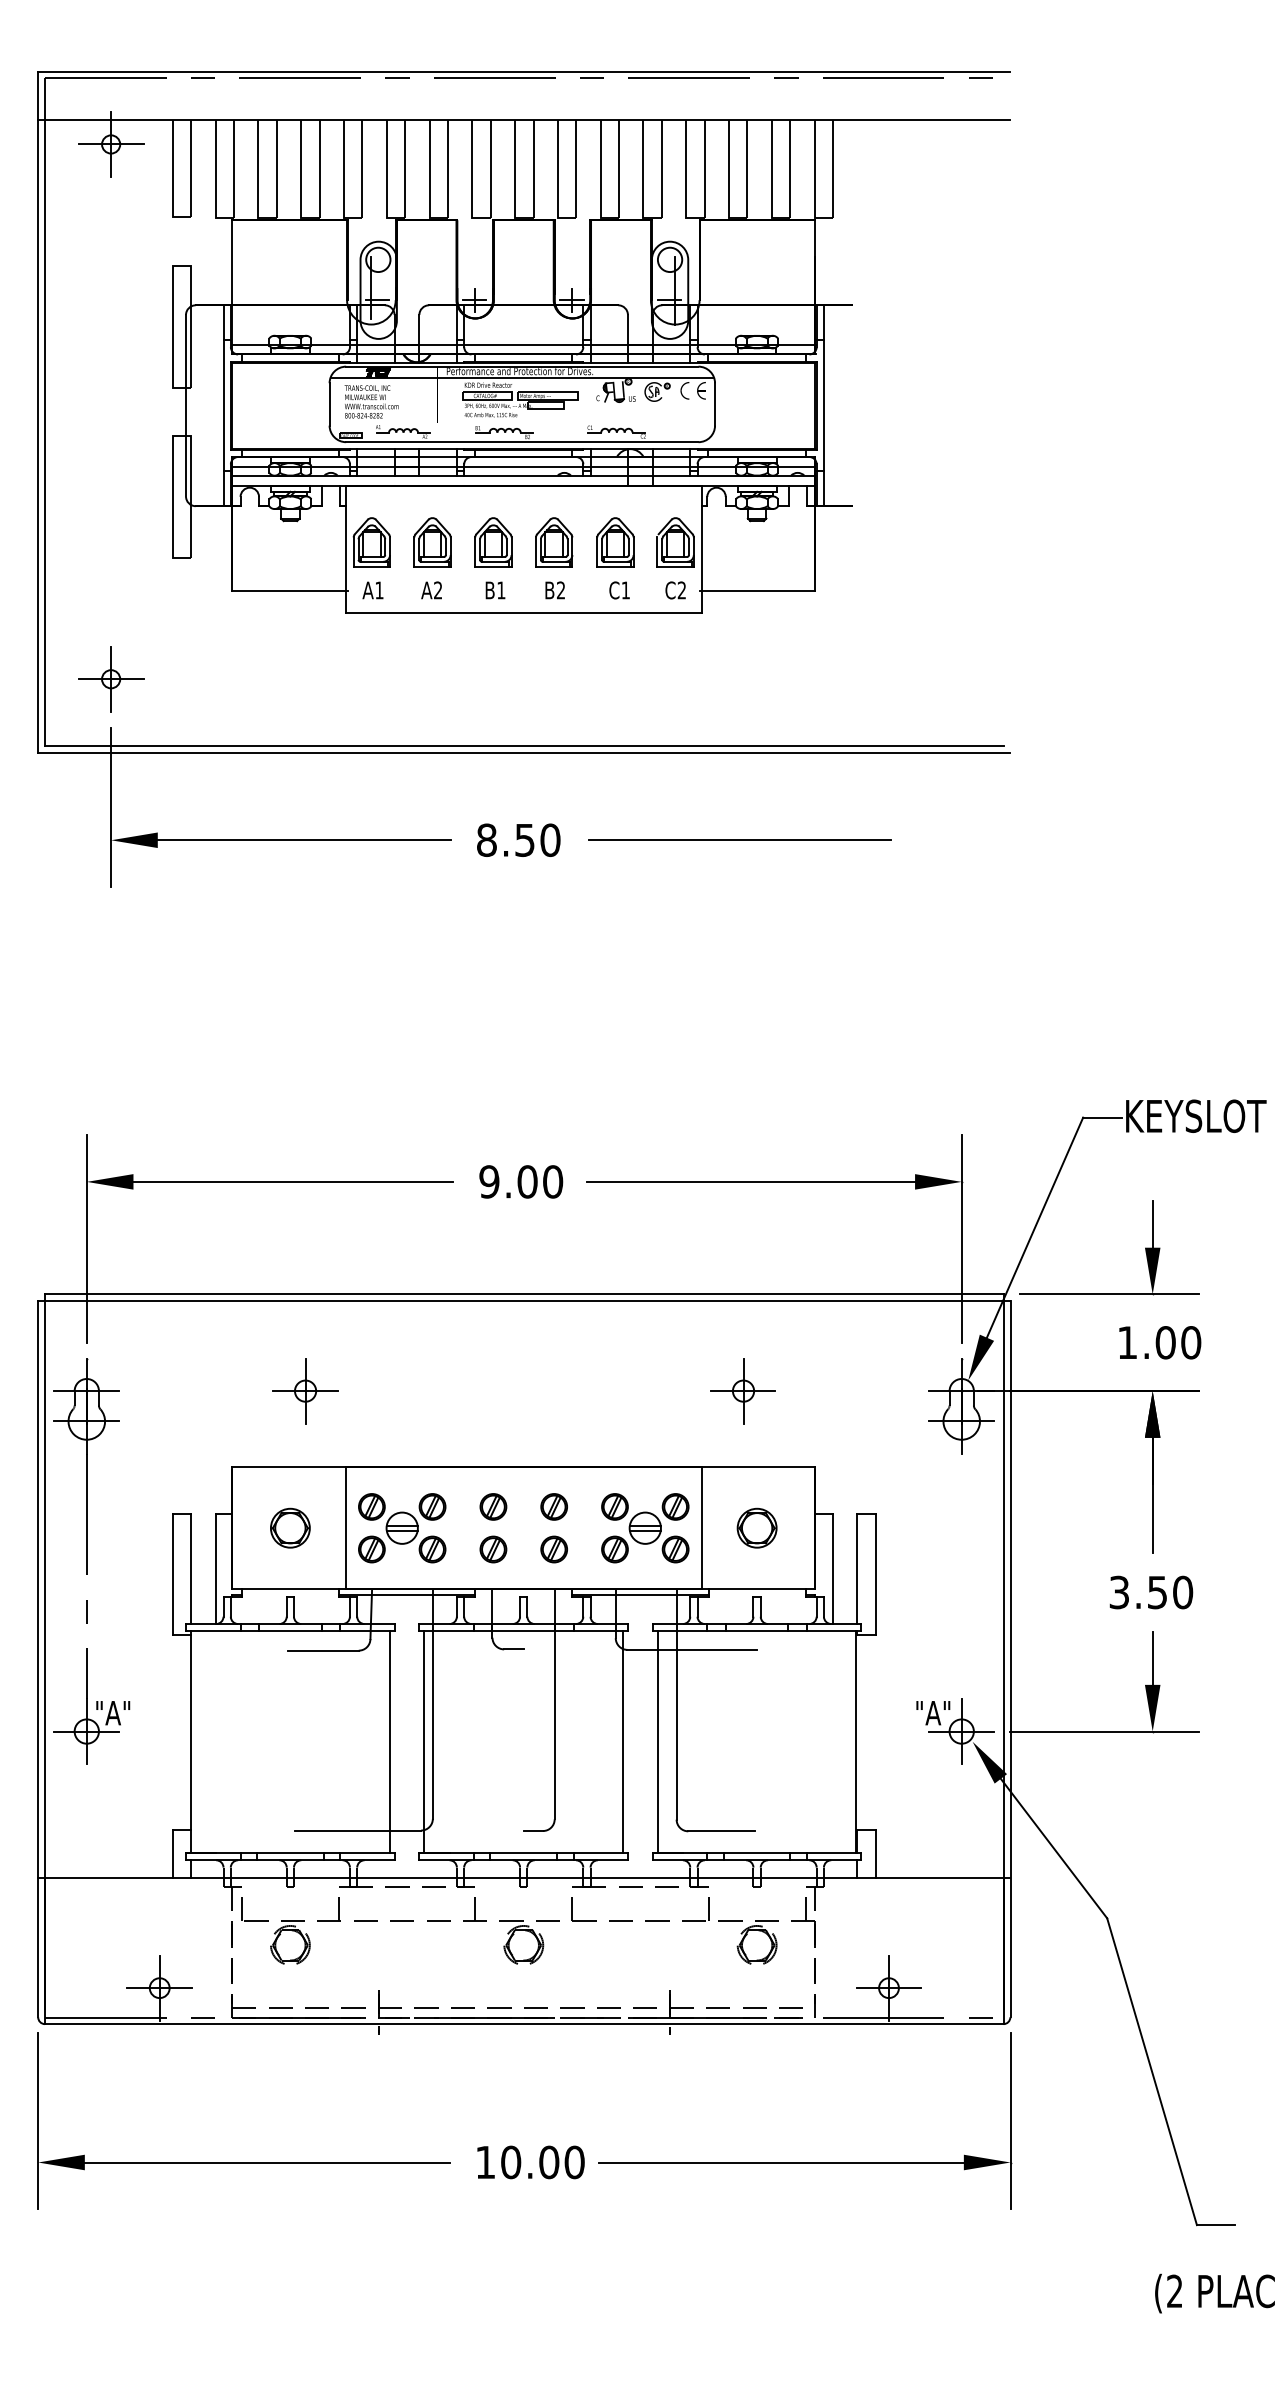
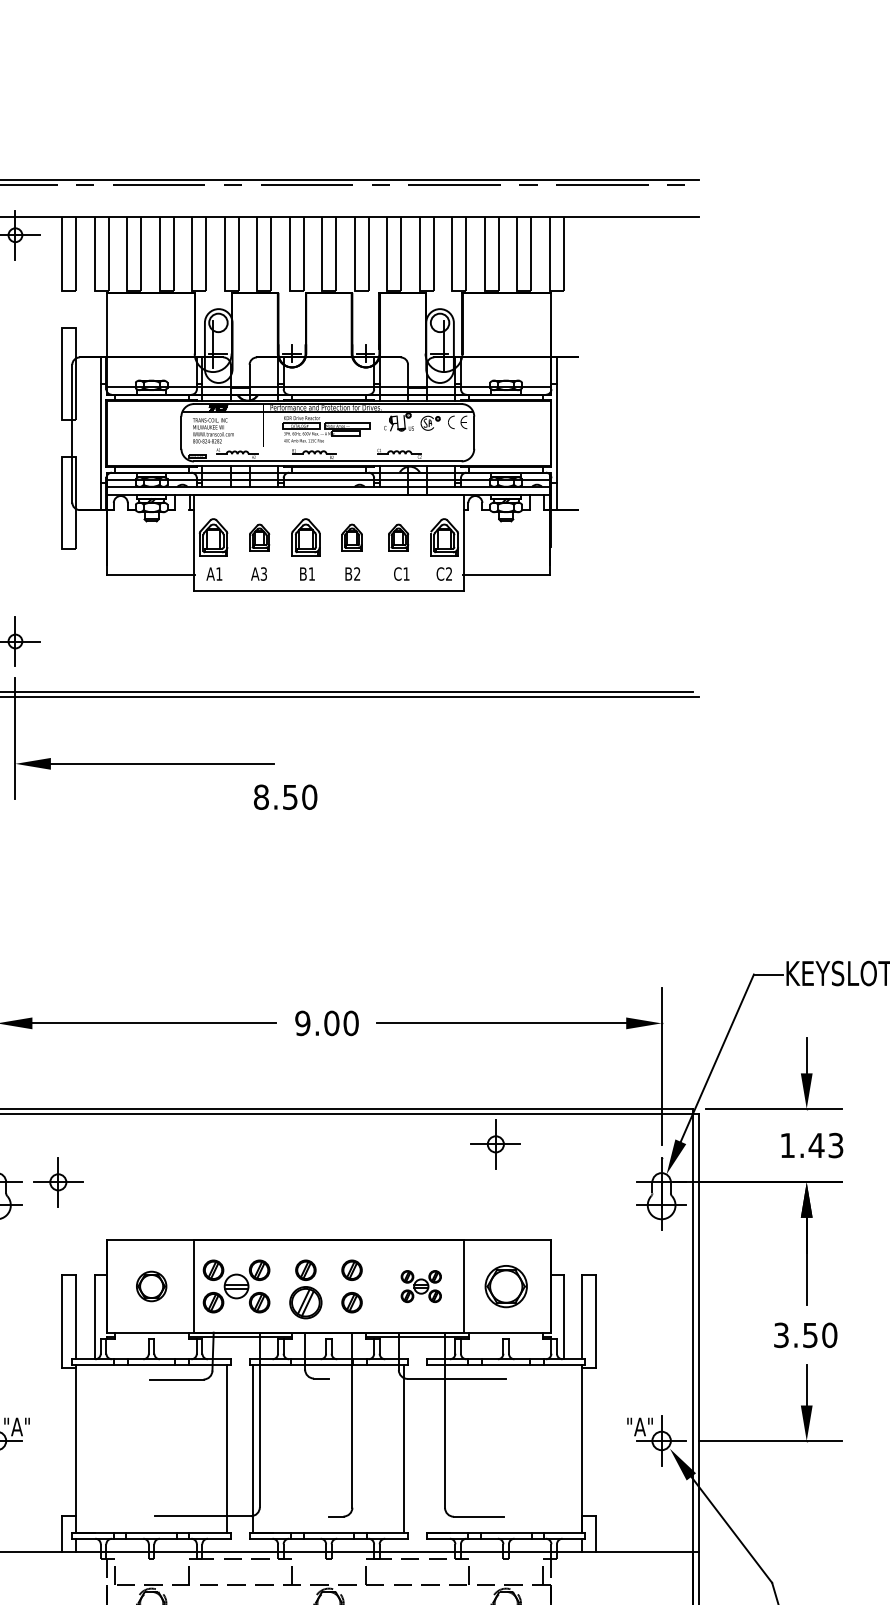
part: (432, 542) -> (259, 537), size x0.7
part: (554, 542) -> (352, 537), size x0.7
part: (615, 542) -> (398, 537), size x0.7
text: (438, 590) -> (264, 574), A2 -> A3
text: (518, 839) -> (285, 796), moved
line: (739, 840) -> (492, 764), removed
text: (1178, 1342) -> (826, 1145), 1.00 -> 1.43
part: (305, 1391) -> (58, 1182), moved
part: (742, 1391) -> (495, 1144), moved
part: (756, 1527) -> (505, 1285), size x1.4
part: (645, 1528) -> (421, 1286), size x0.6
part: (493, 1549) -> (305, 1302), size x1.6
line: (657, 1742) -> (430, 1449), removed

